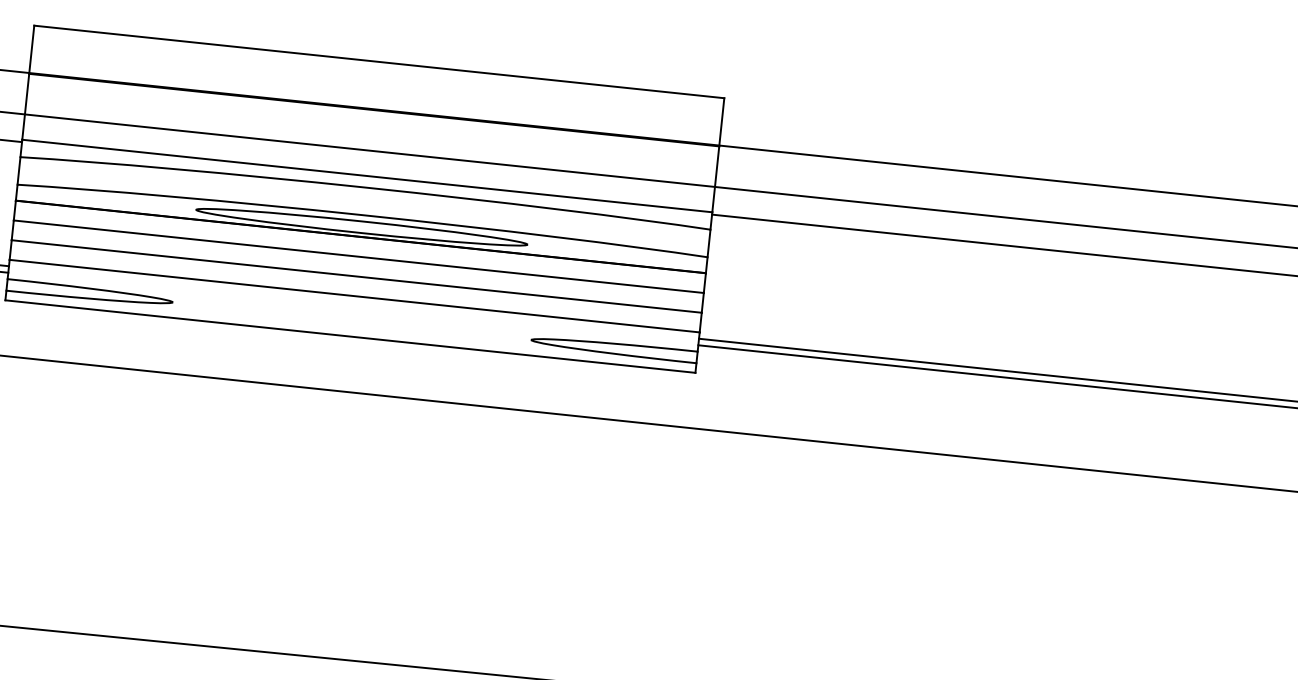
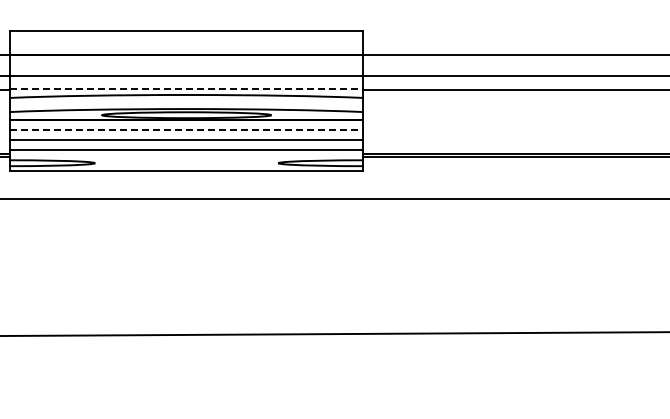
line: (368, 177) -> (187, 89), solid -> dashed
line: (360, 257) -> (187, 130), solid -> dashed

